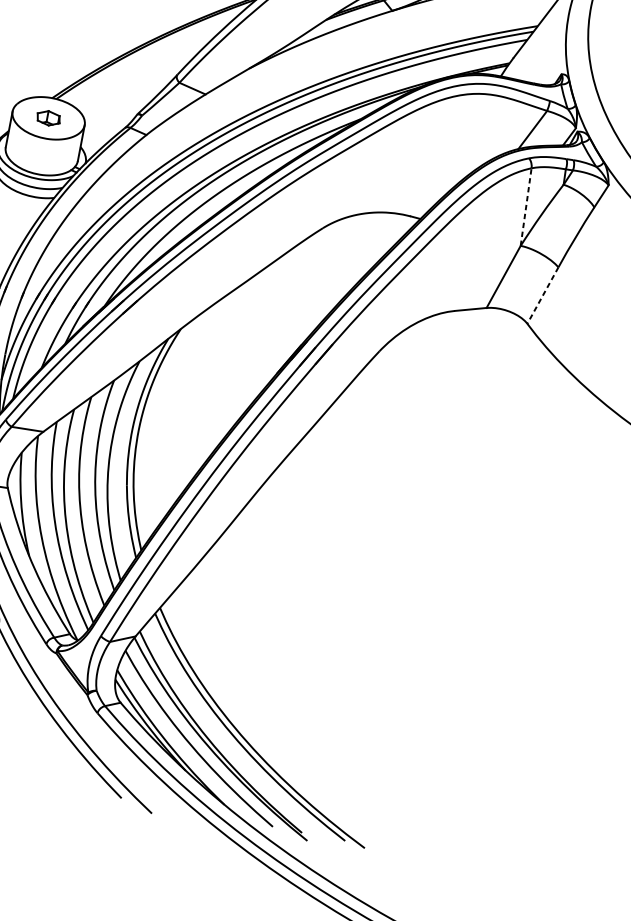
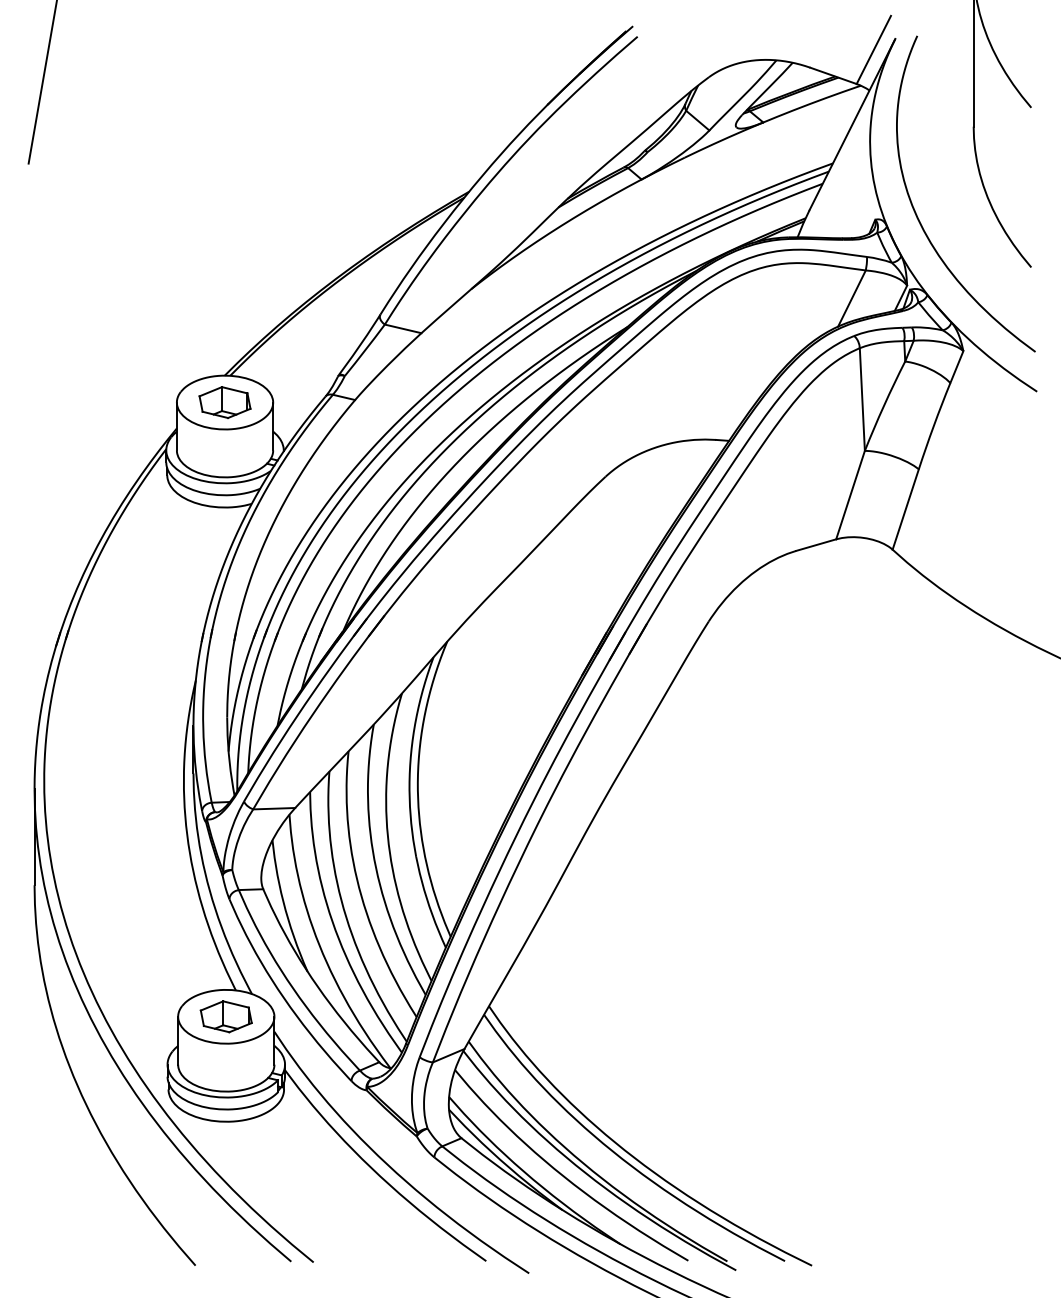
part: (48, 118) -> (224, 402), size x1.67
line: (526, 207) -> (862, 399), dashed -> solid
line: (542, 295) -> (905, 509), dashed -> solid

